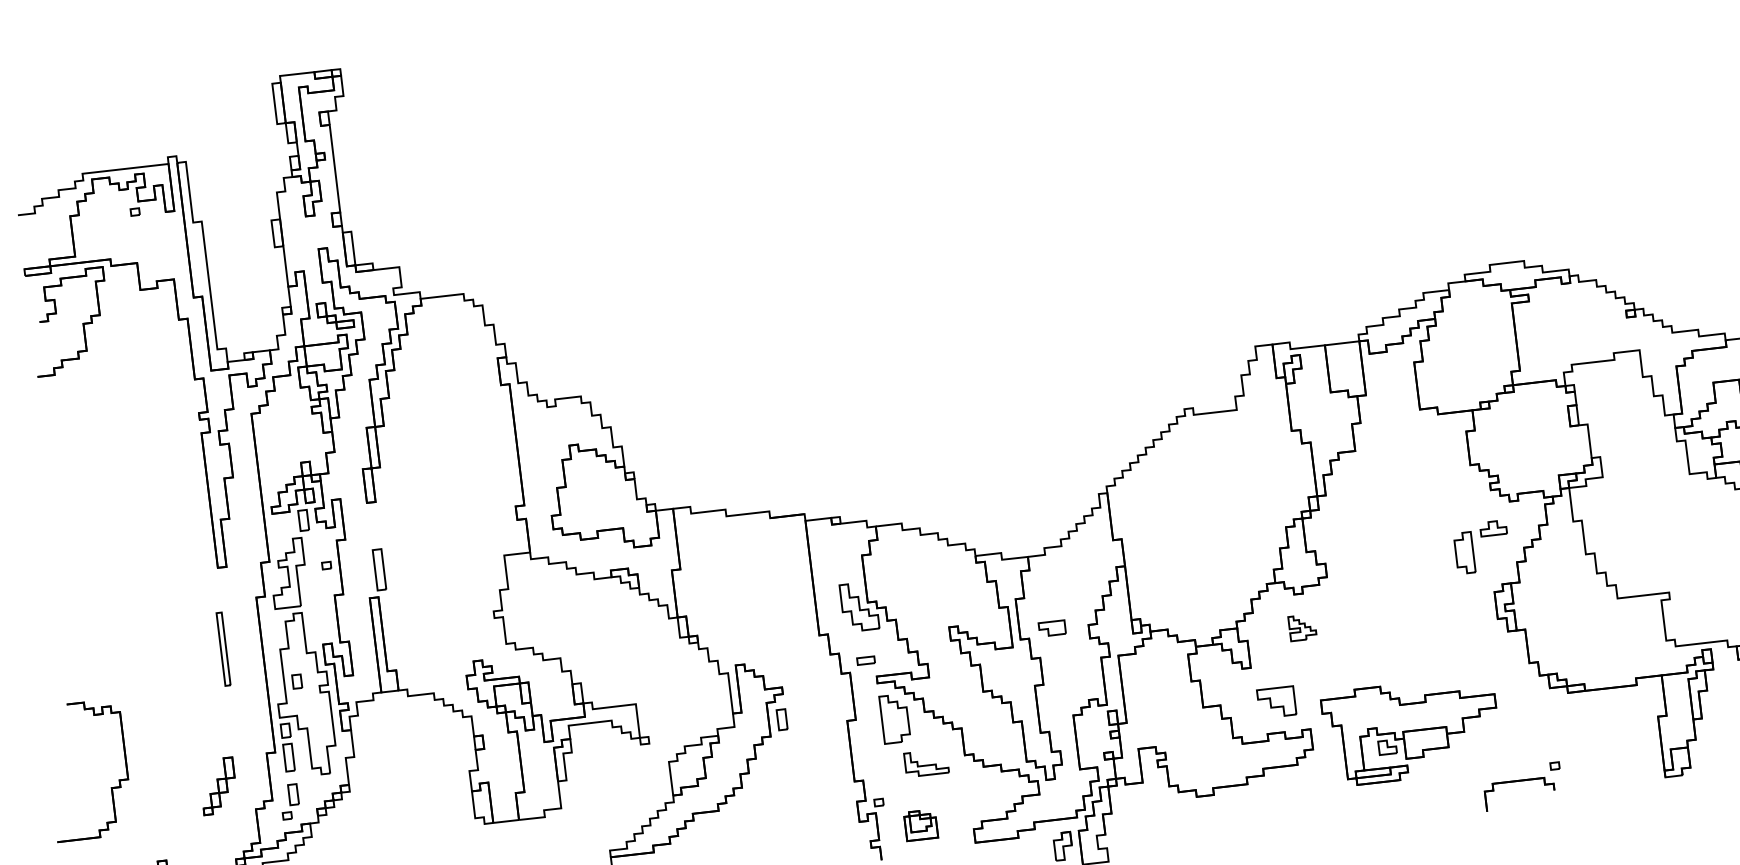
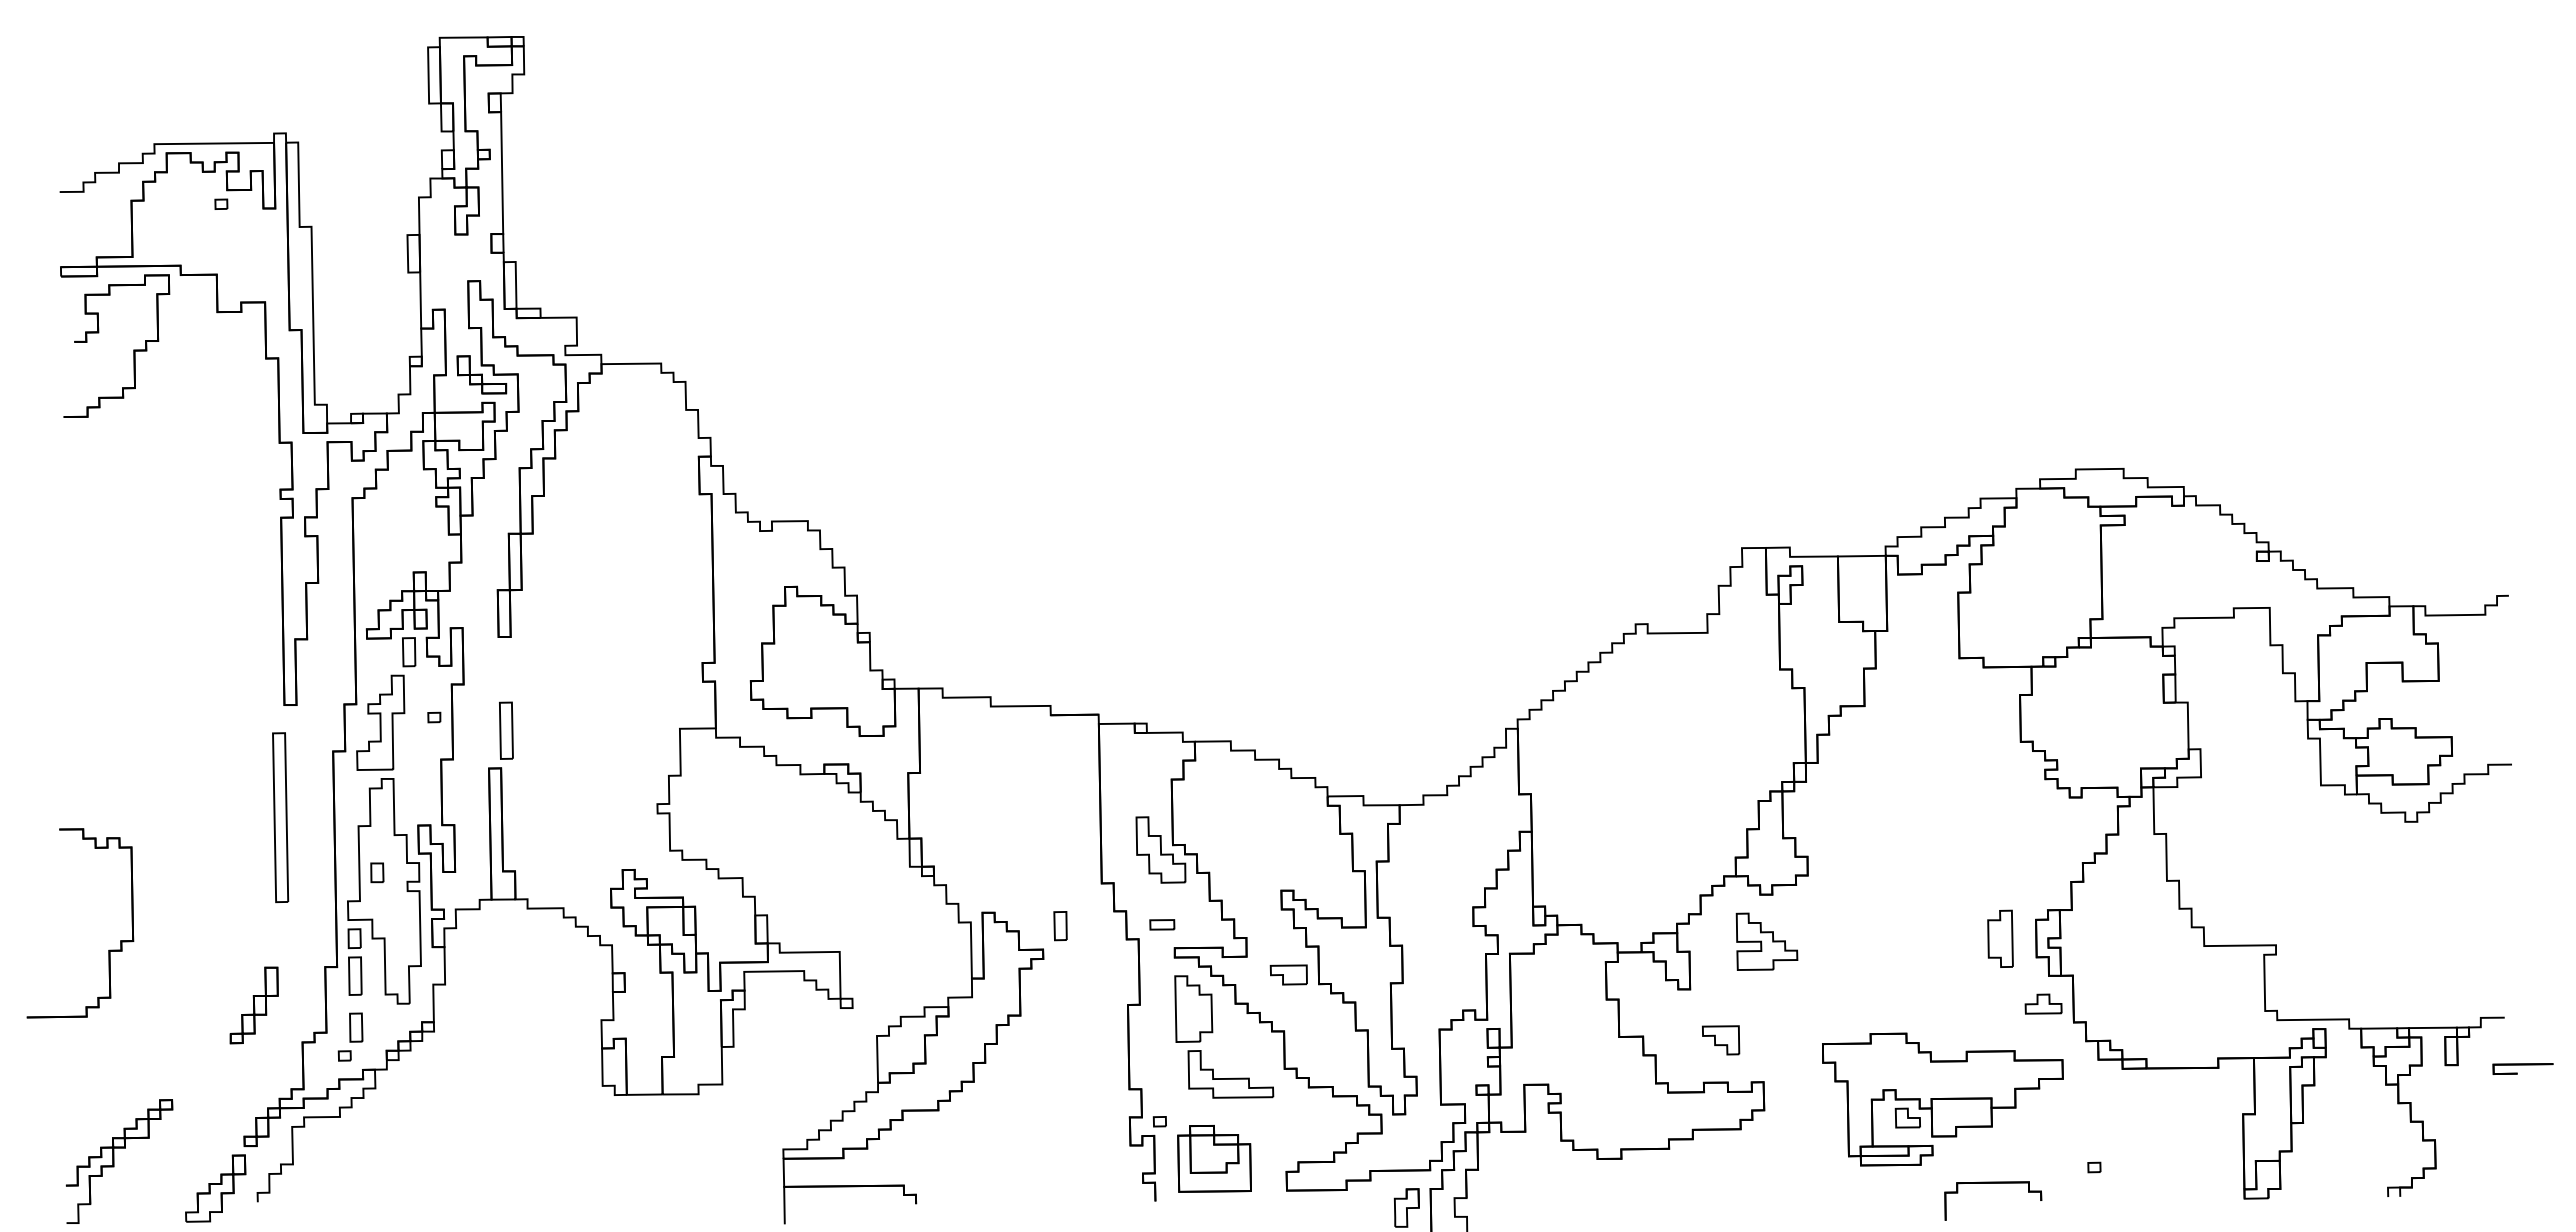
part: (1493, 527) -> (2043, 1003), moved
part: (1464, 552) -> (2000, 938), moved
part: (1302, 627) -> (1766, 941), size x1.67
part: (1051, 628) -> (1288, 974), moved
part: (223, 649) -> (280, 817), size x1.67
part: (1277, 702) -> (1721, 1040), size x0.71
part: (782, 720) -> (1060, 926), moved
part: (1411, 731) -> (1942, 1099), moved
part: (926, 763) -> (1230, 1074), size x1.43
part: (1518, 781) -> (1993, 1183), moved
part: (111, 787) -> (108, 950), moved
part: (921, 825) -> (1214, 1158), size x1.67

